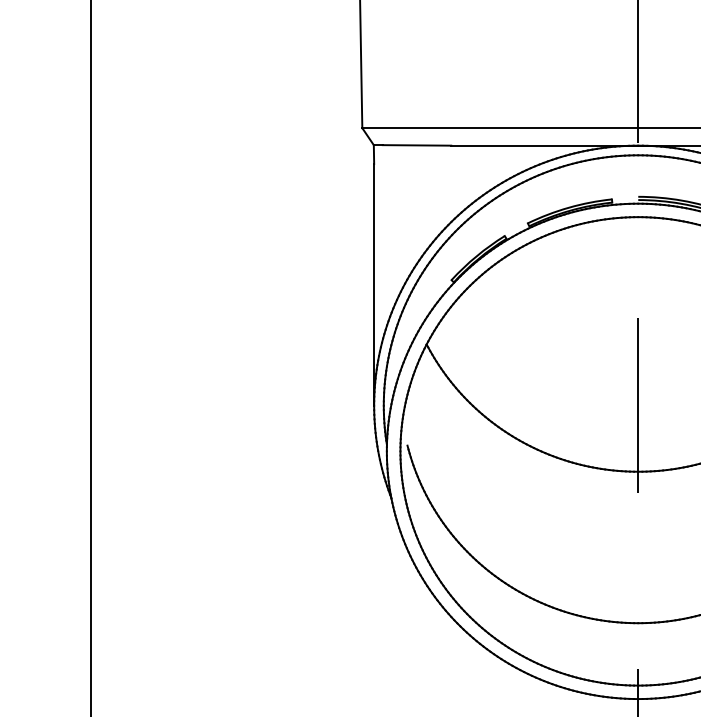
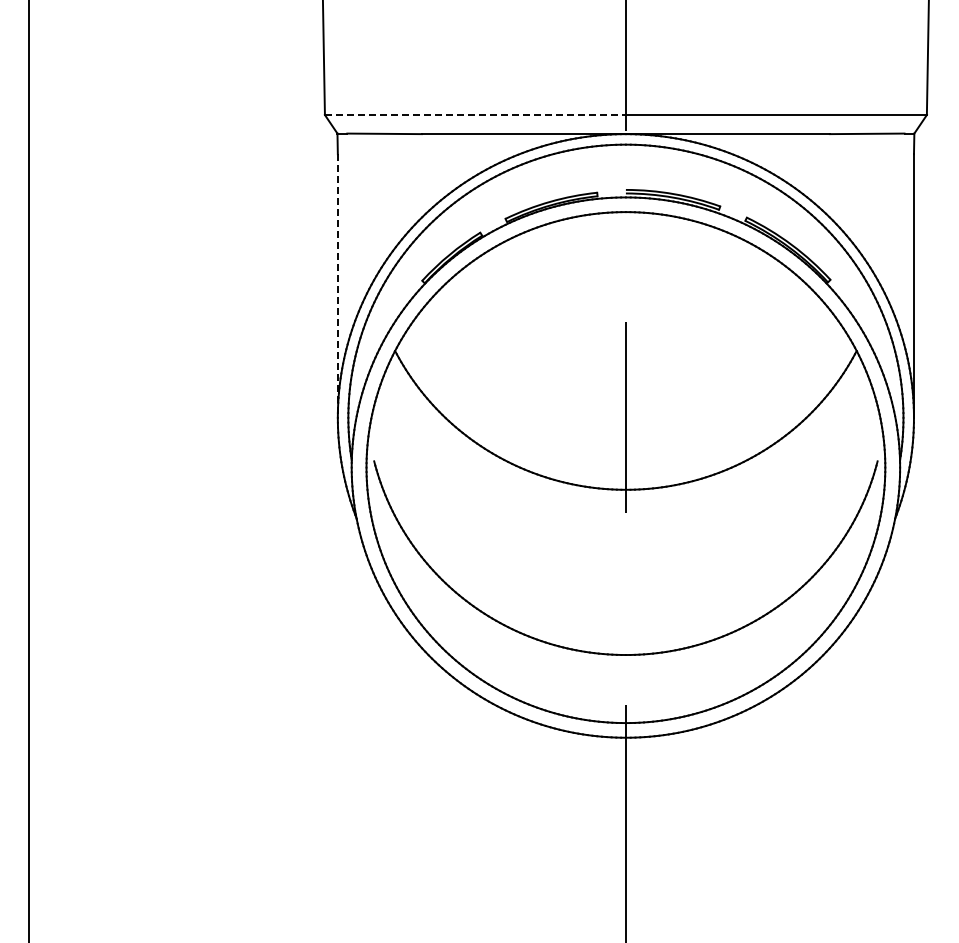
line: (500, 128) -> (475, 115), solid -> dashed
line: (373, 285) -> (337, 286), solid -> dashed

